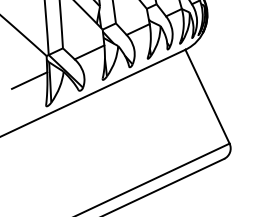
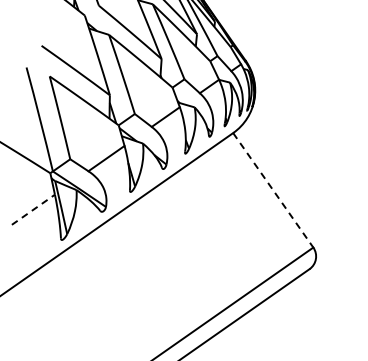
line: (29, 80) -> (33, 209), solid -> dashed
line: (207, 96) -> (273, 190), solid -> dashed

